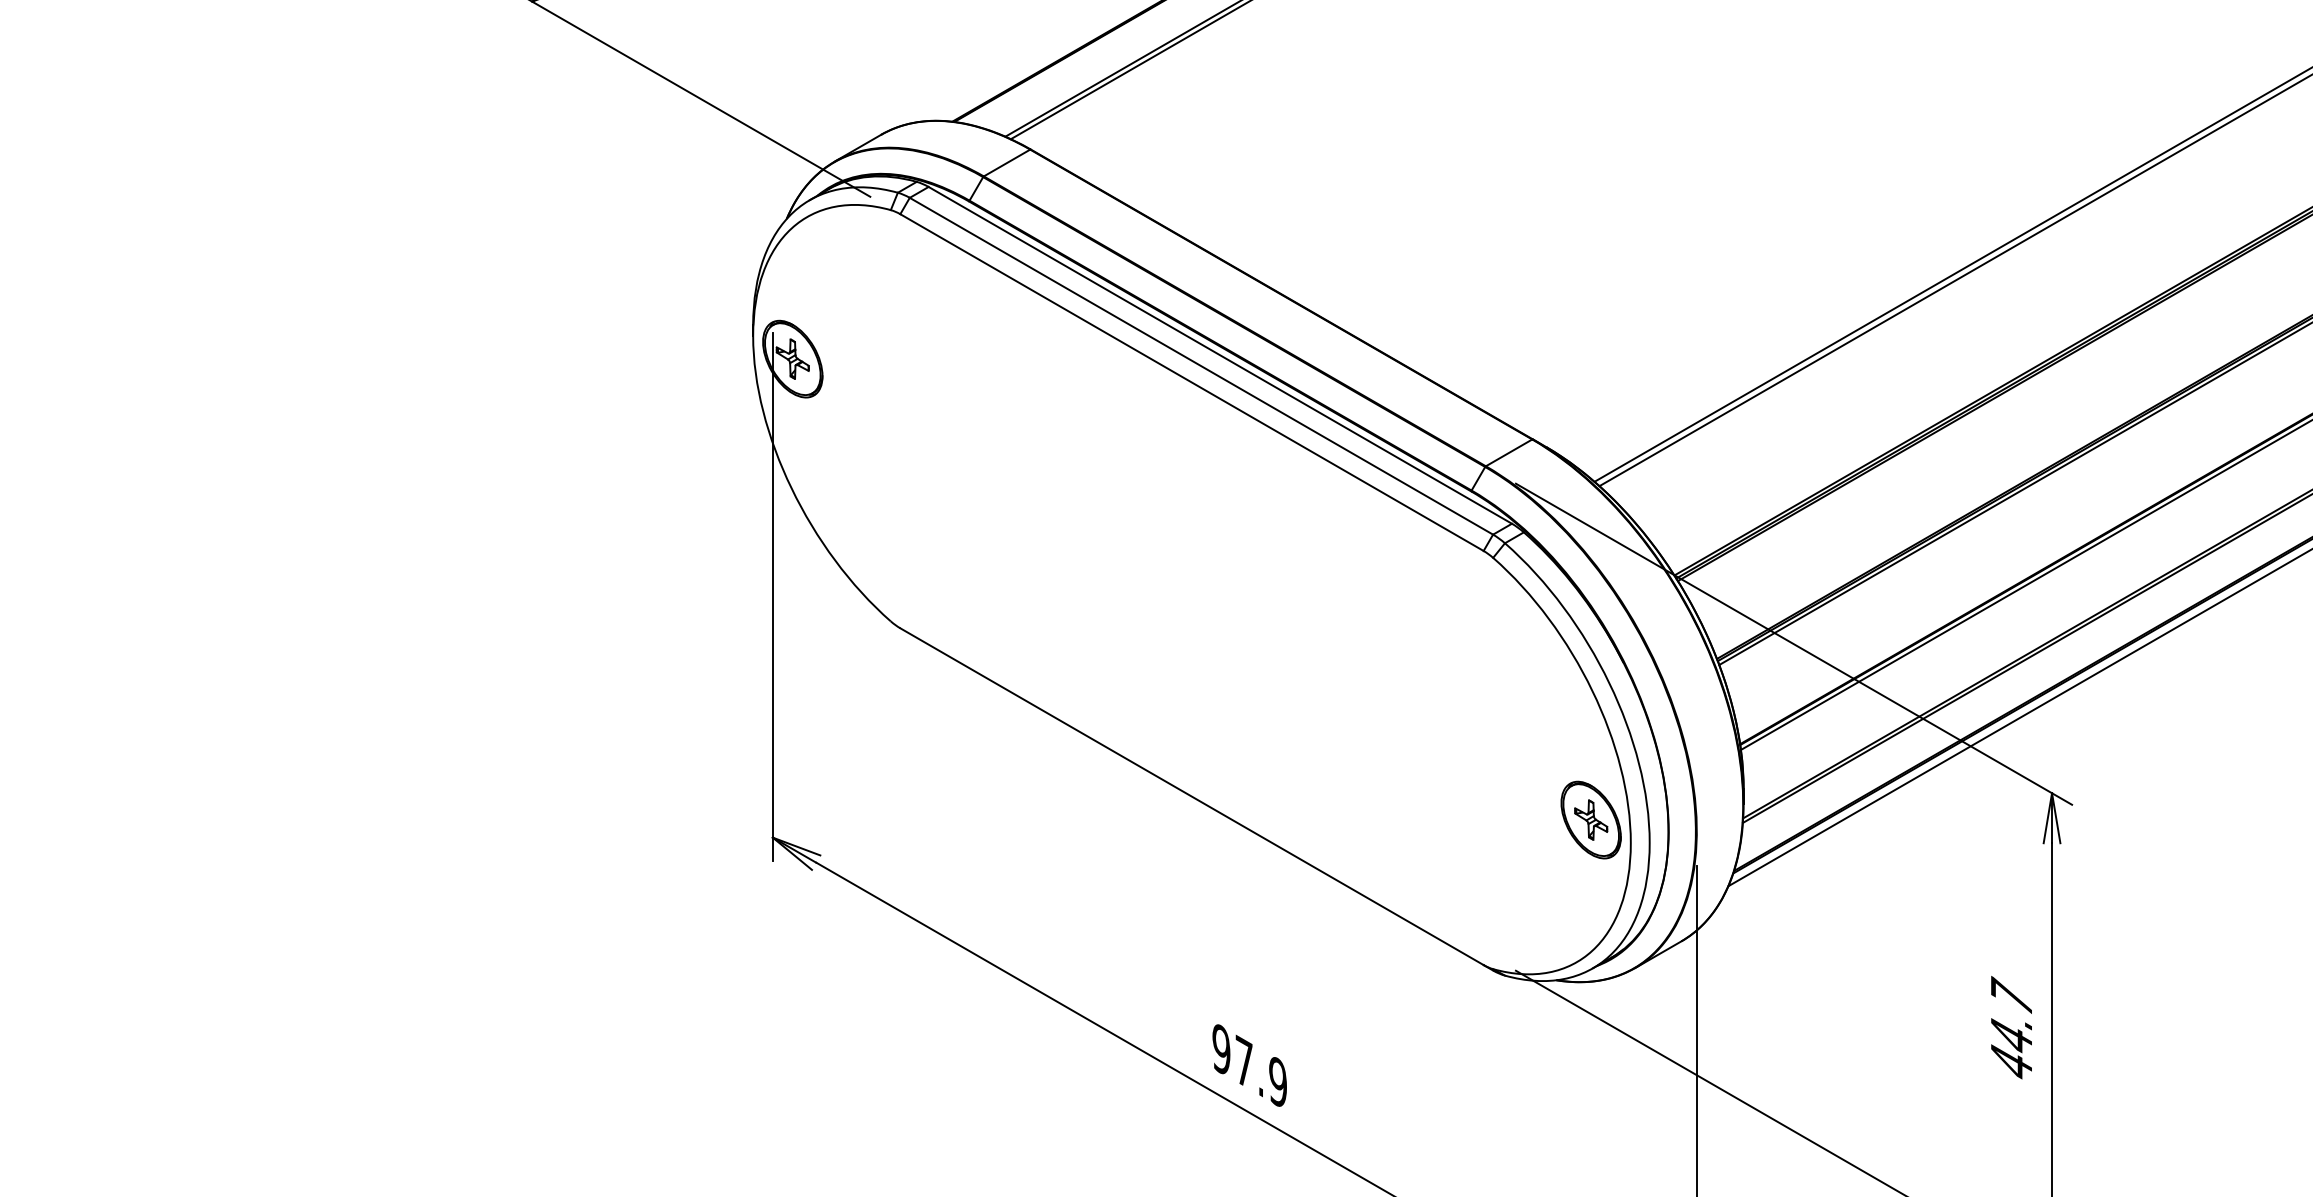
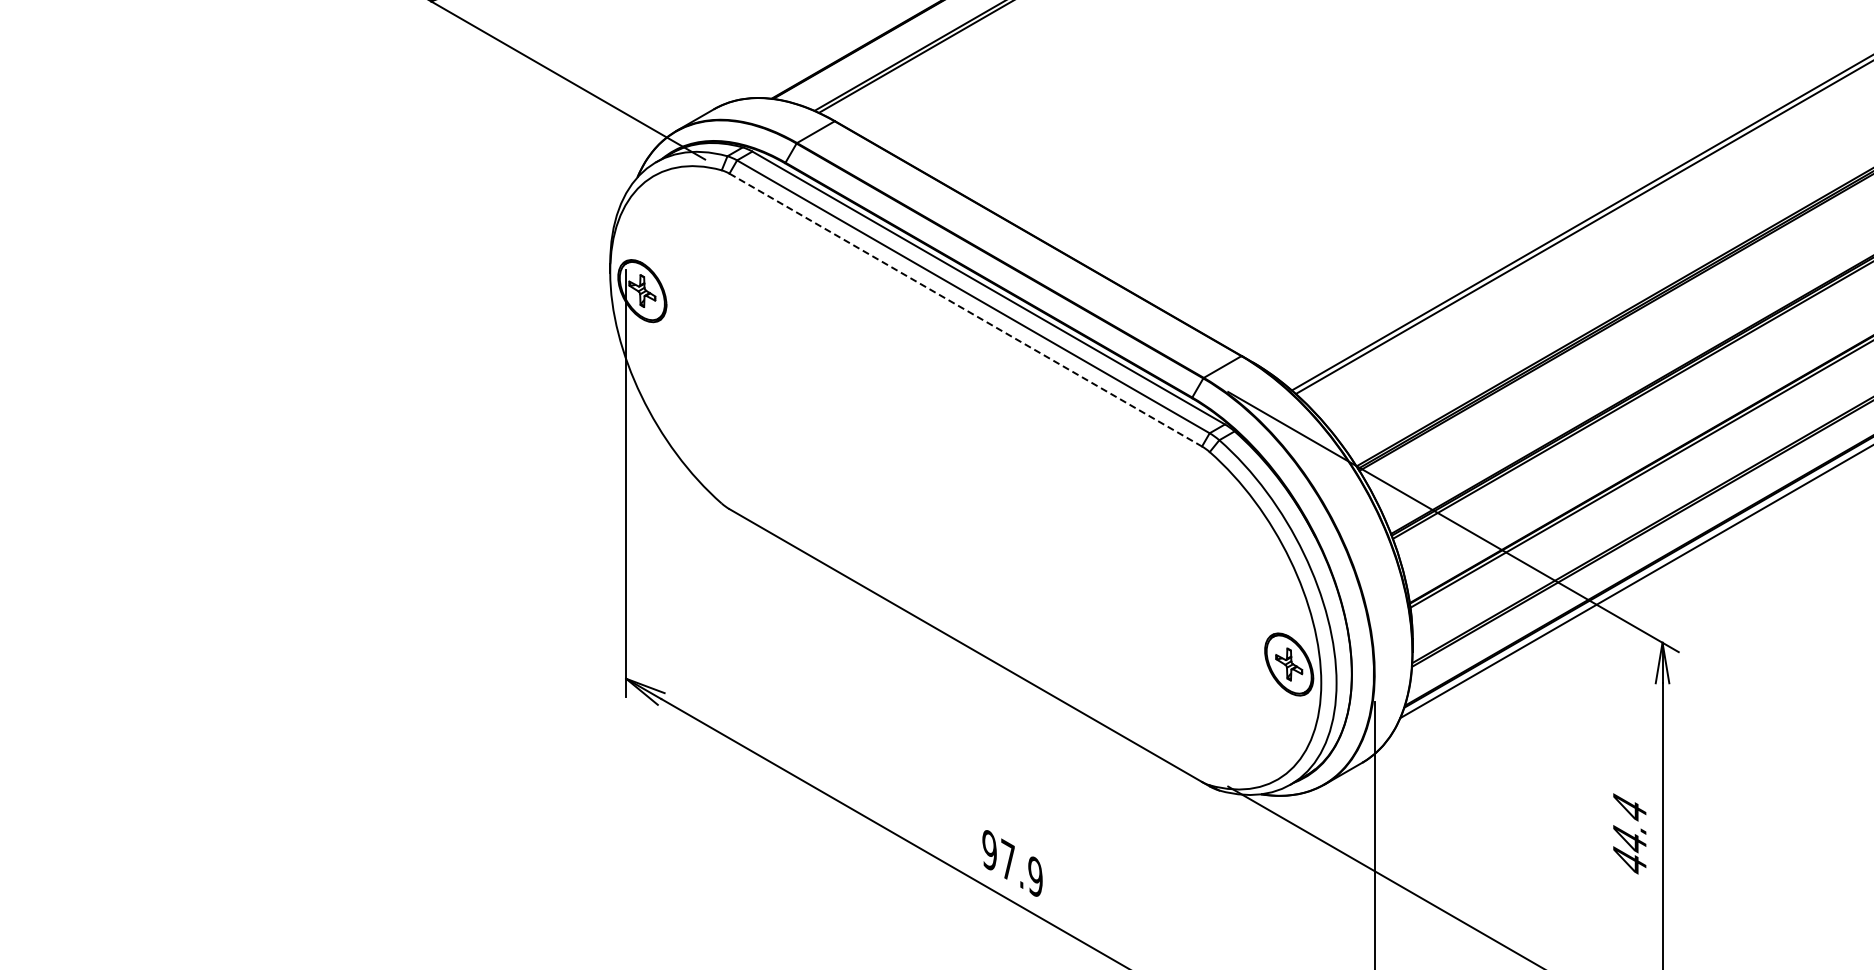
line: (1191, 383) -> (965, 310), solid -> dashed
text: (2011, 994) -> (1629, 805), 44.7 -> 44.4

